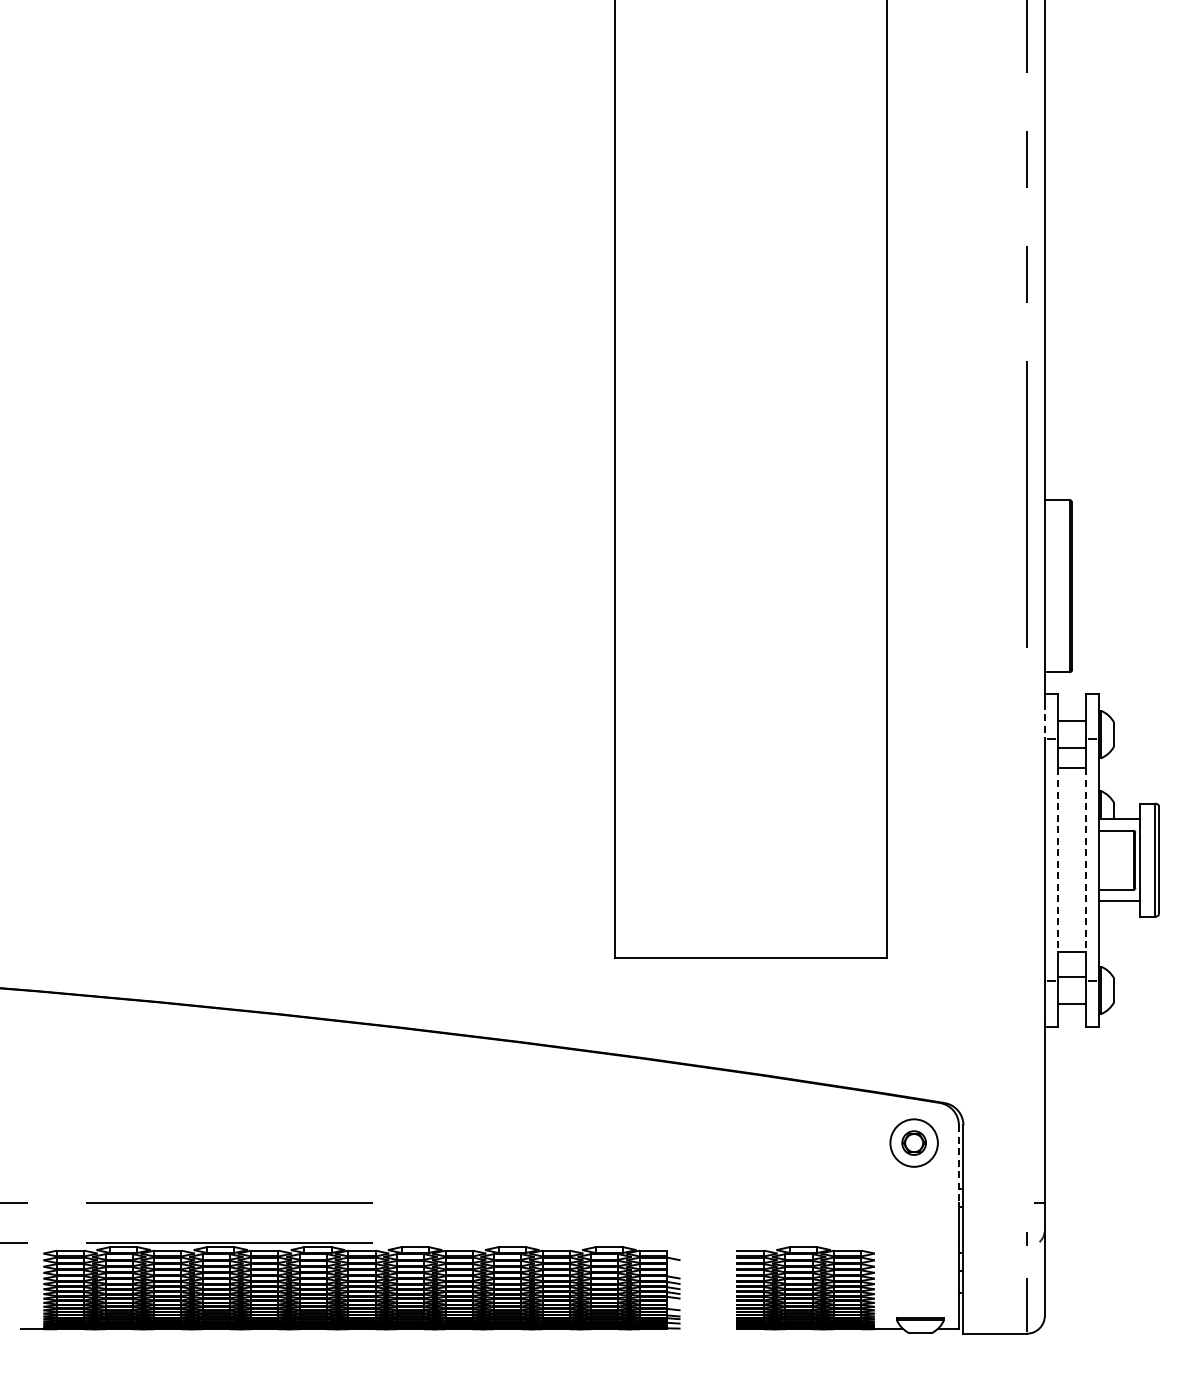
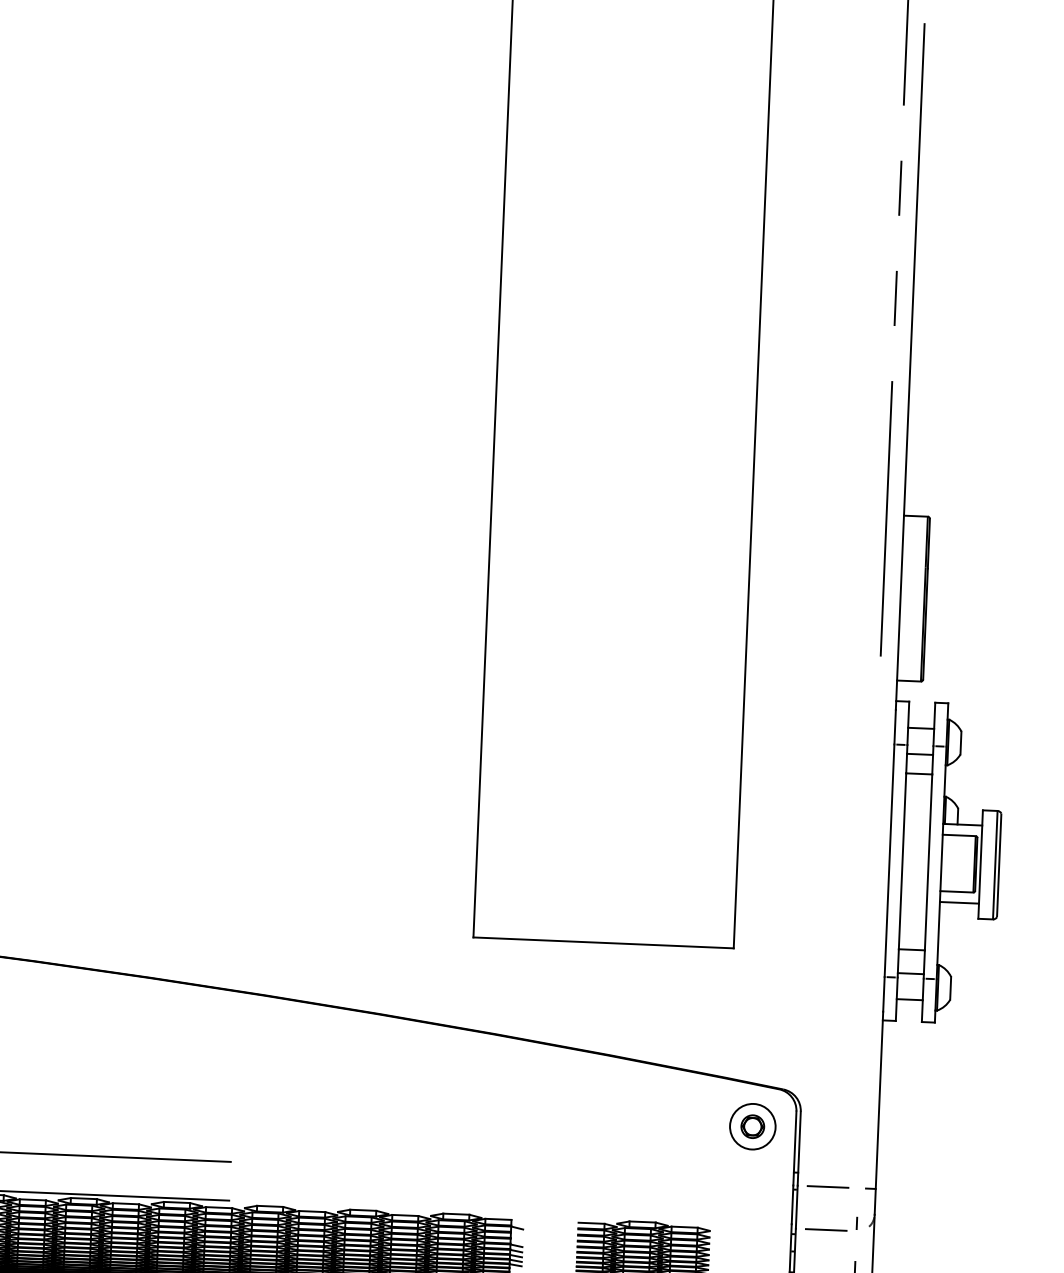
line: (1044, 721) -> (894, 727), dashed -> solid
line: (1058, 860) -> (902, 861), dashed -> solid
line: (1085, 860) -> (928, 862), dashed -> solid
line: (958, 1163) -> (794, 1148), dashed -> solid
line: (994, 1202) -> (827, 1186), added
line: (994, 1246) -> (825, 1229), added

